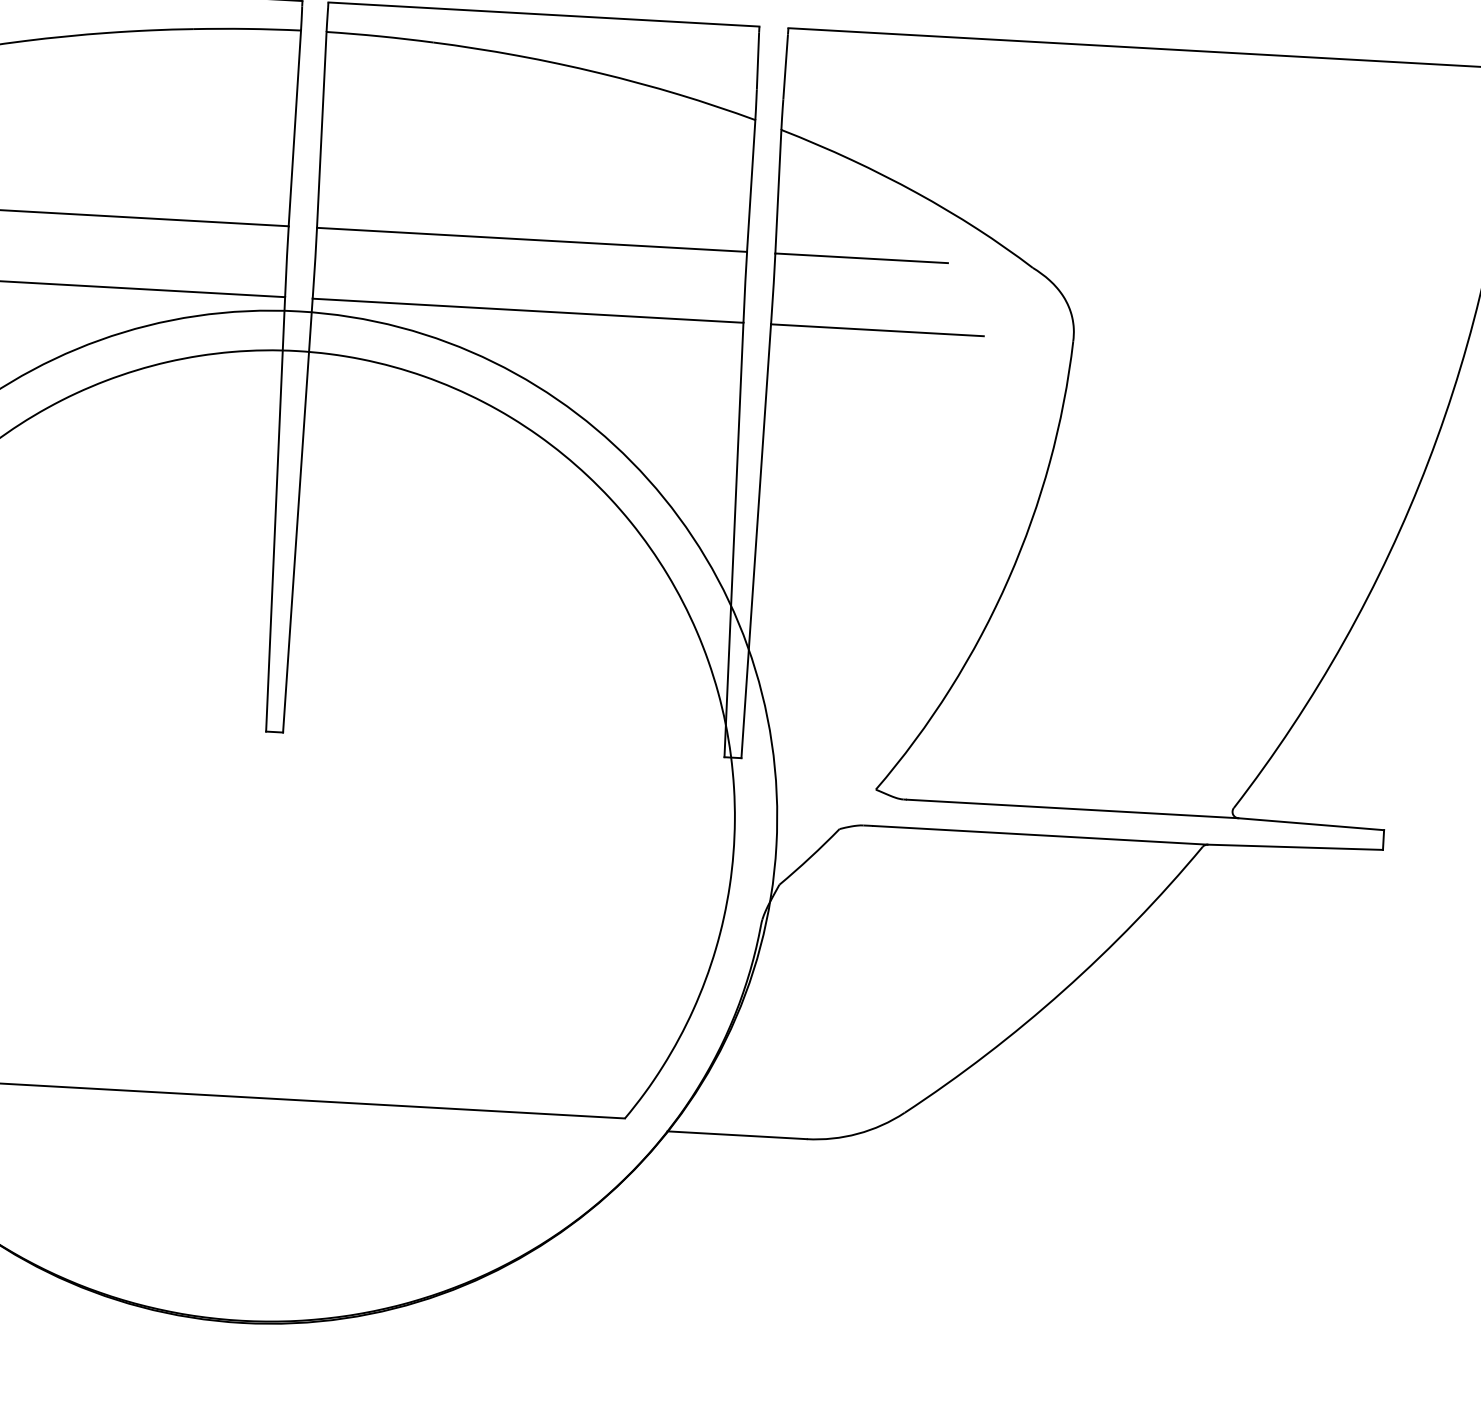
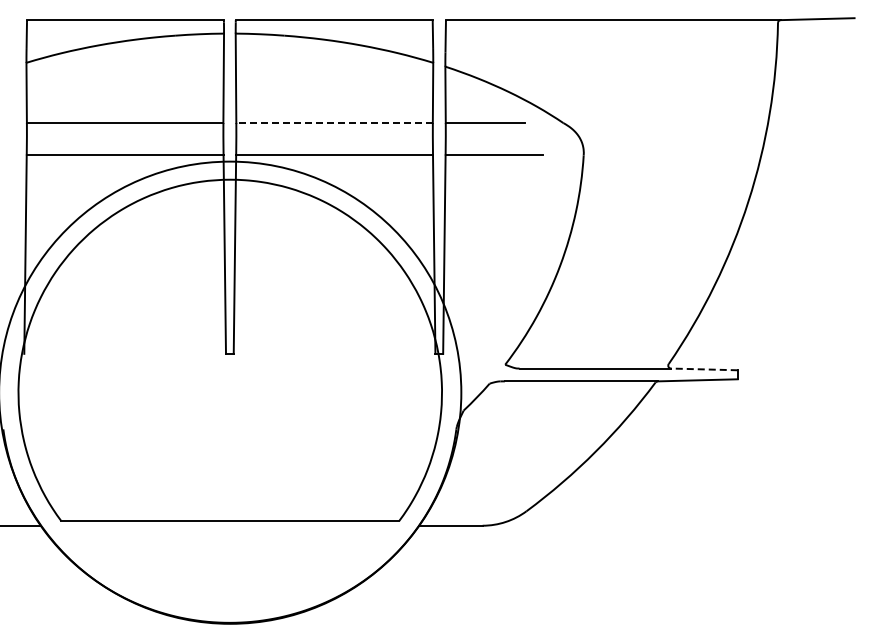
line: (531, 240) -> (334, 123), solid -> dashed
line: (1309, 824) -> (703, 369), solid -> dashed

